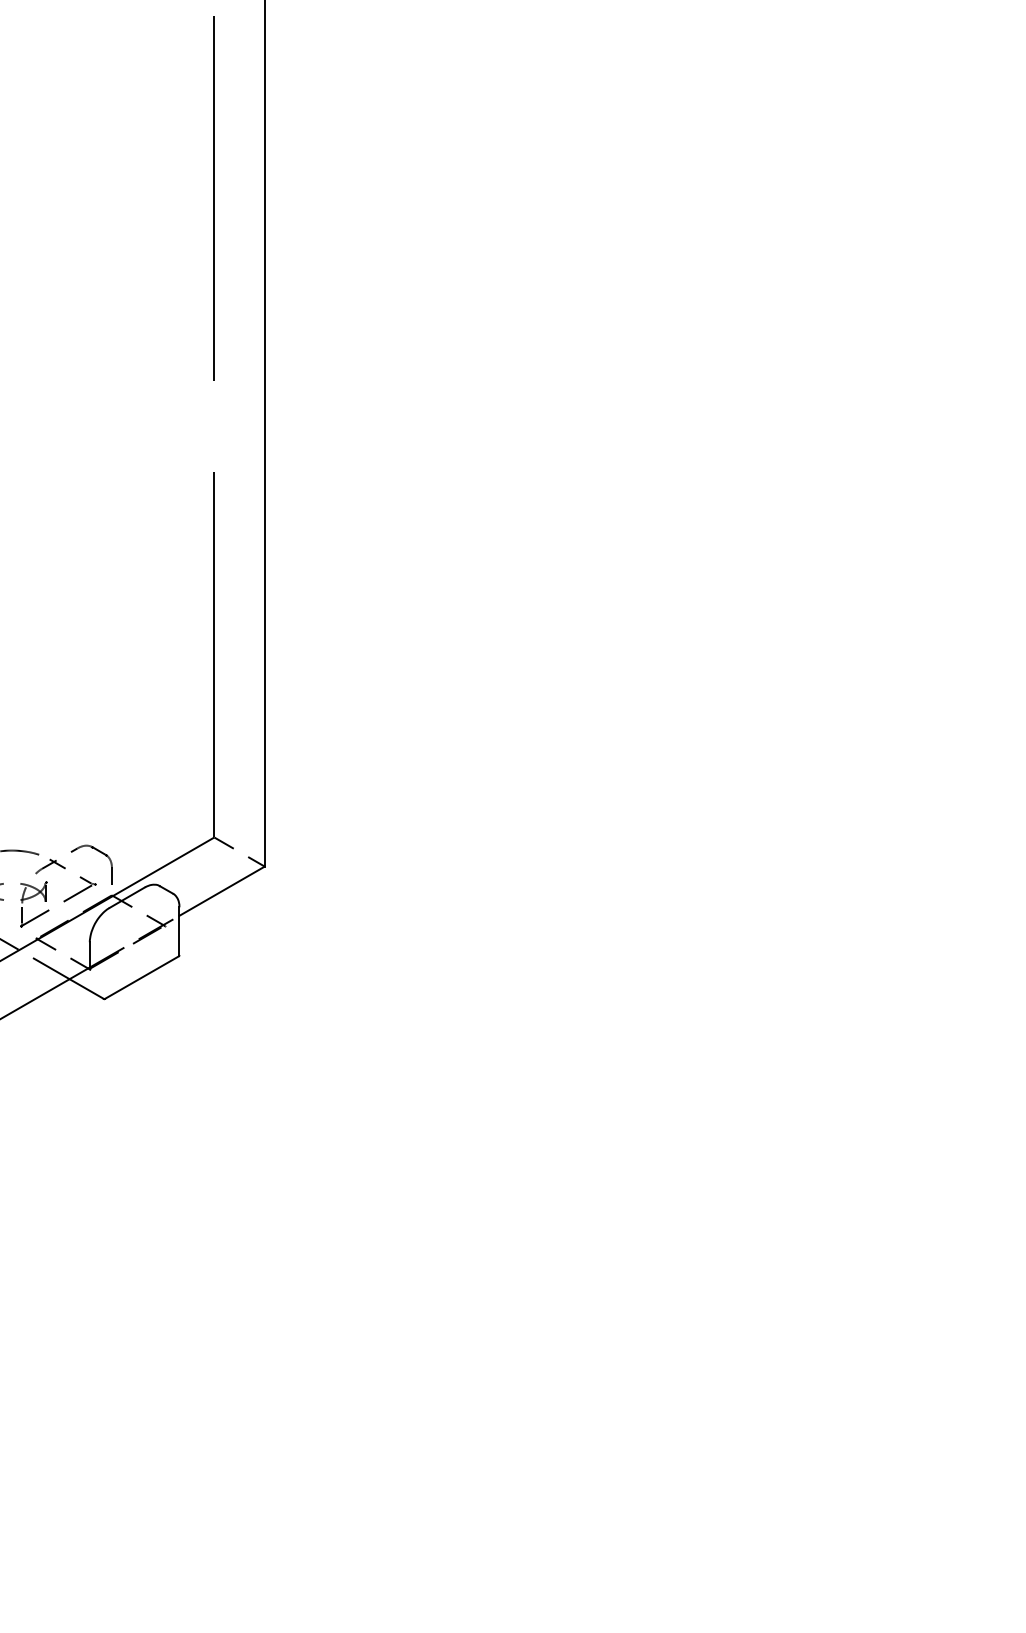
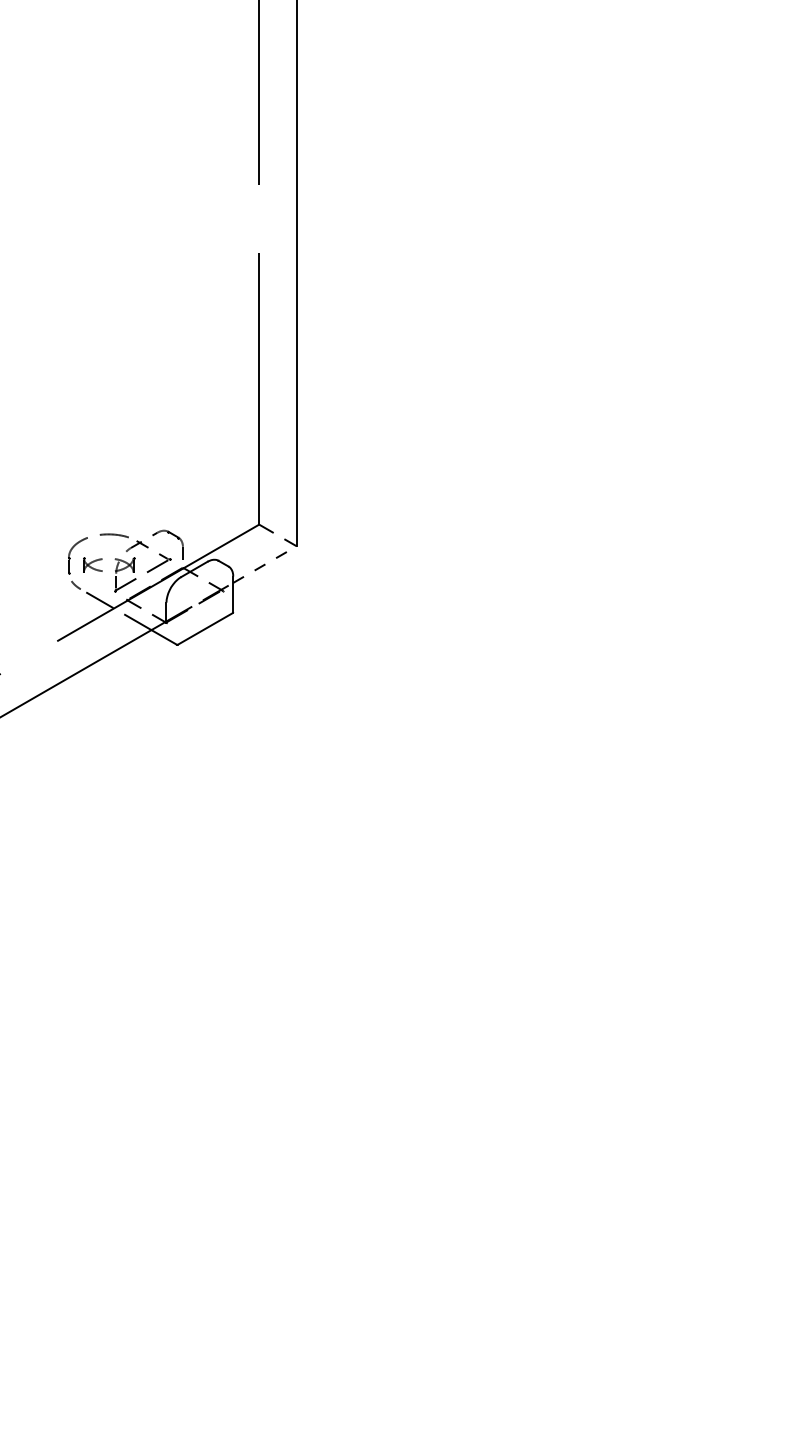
line: (221, 891) -> (264, 564), solid -> dashed

